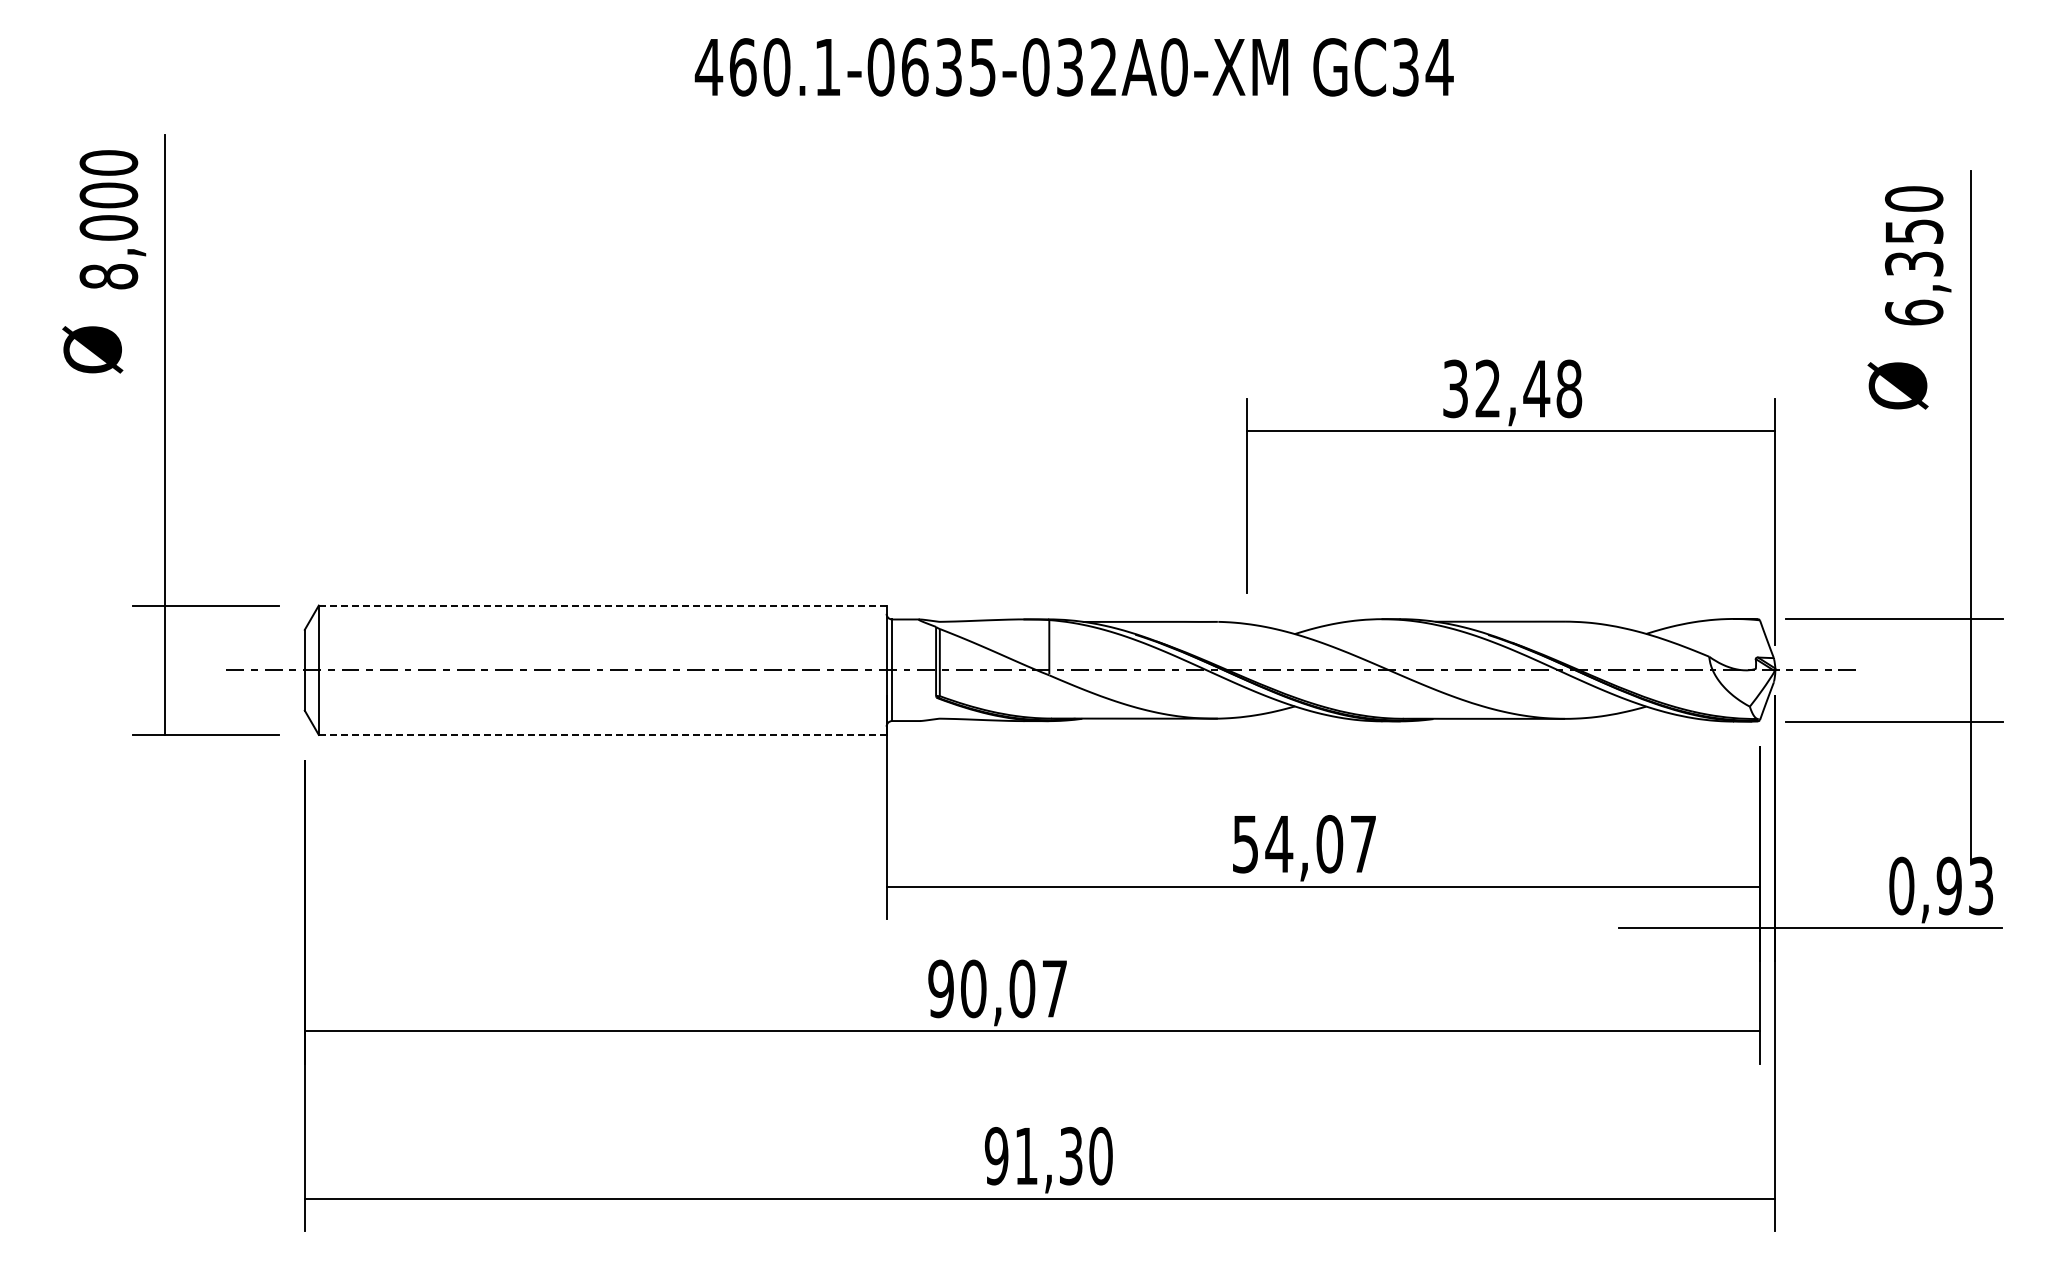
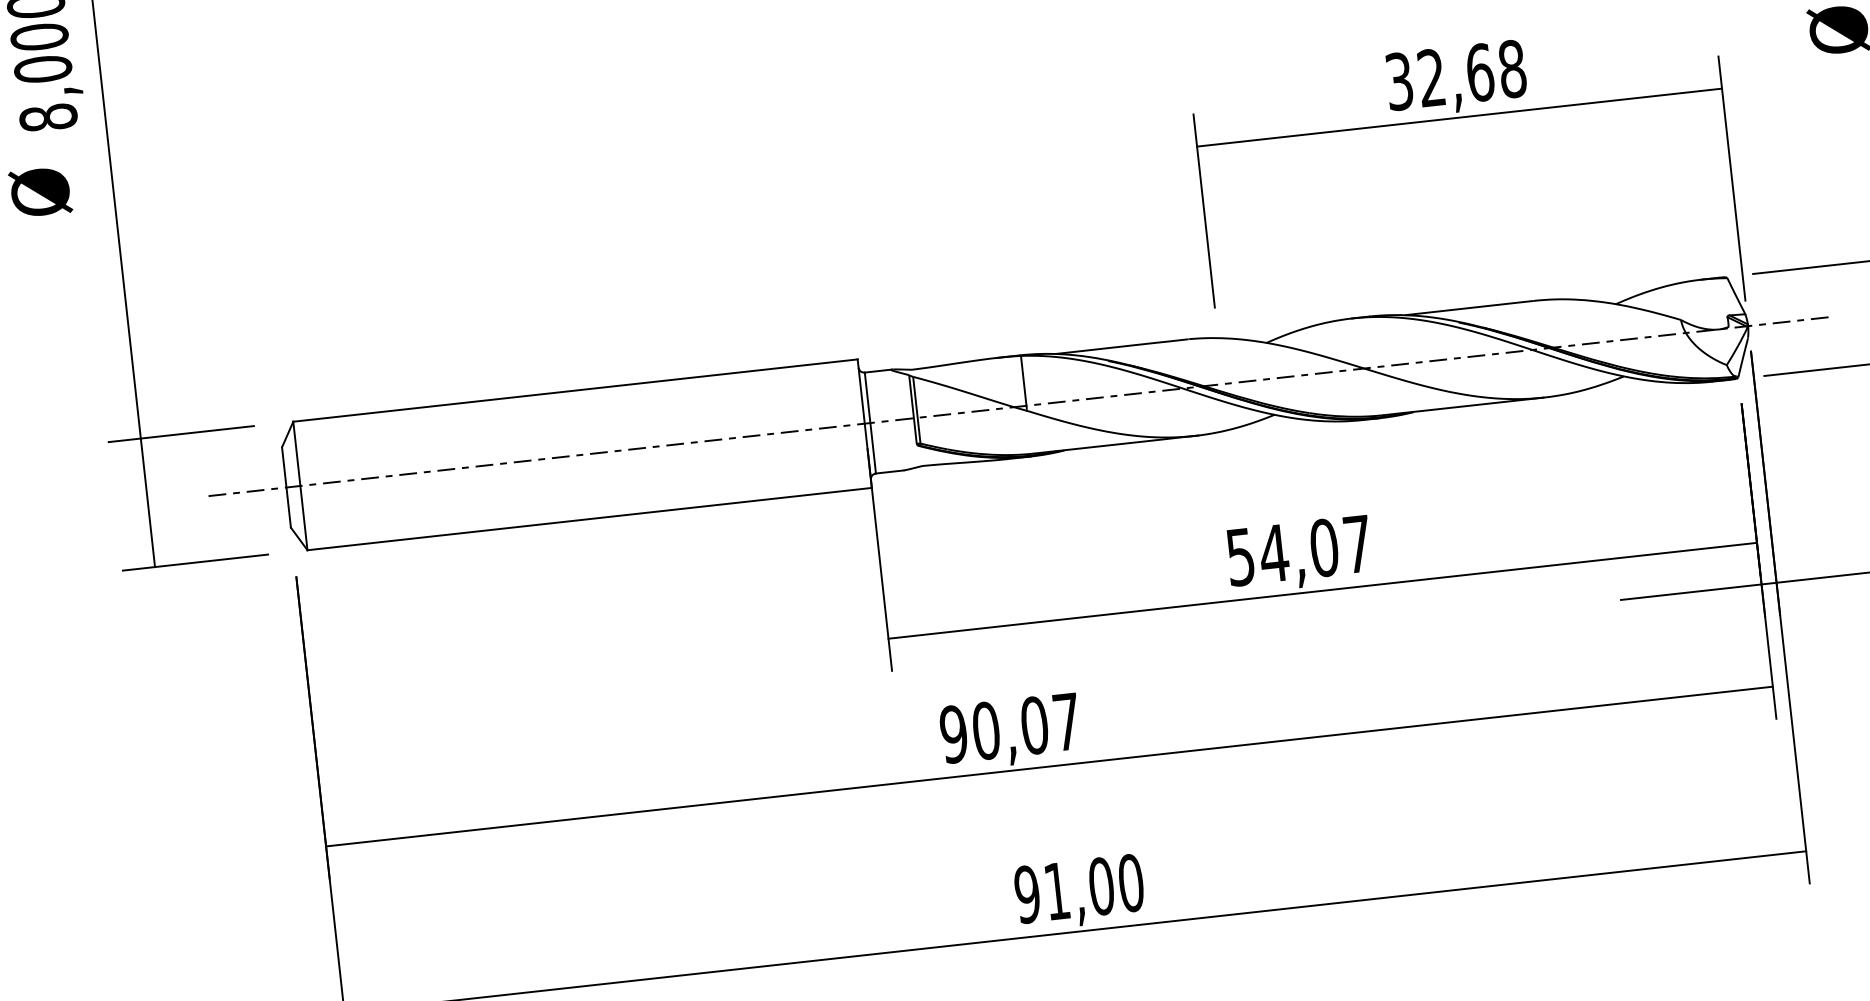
text: (1536, 388) -> (1479, 72), 32,48 -> 32,68
line: (602, 605) -> (575, 390), dashed -> solid
line: (602, 734) -> (589, 518), dashed -> solid
text: (1070, 1156) -> (1100, 886), 91,30 -> 91,00

